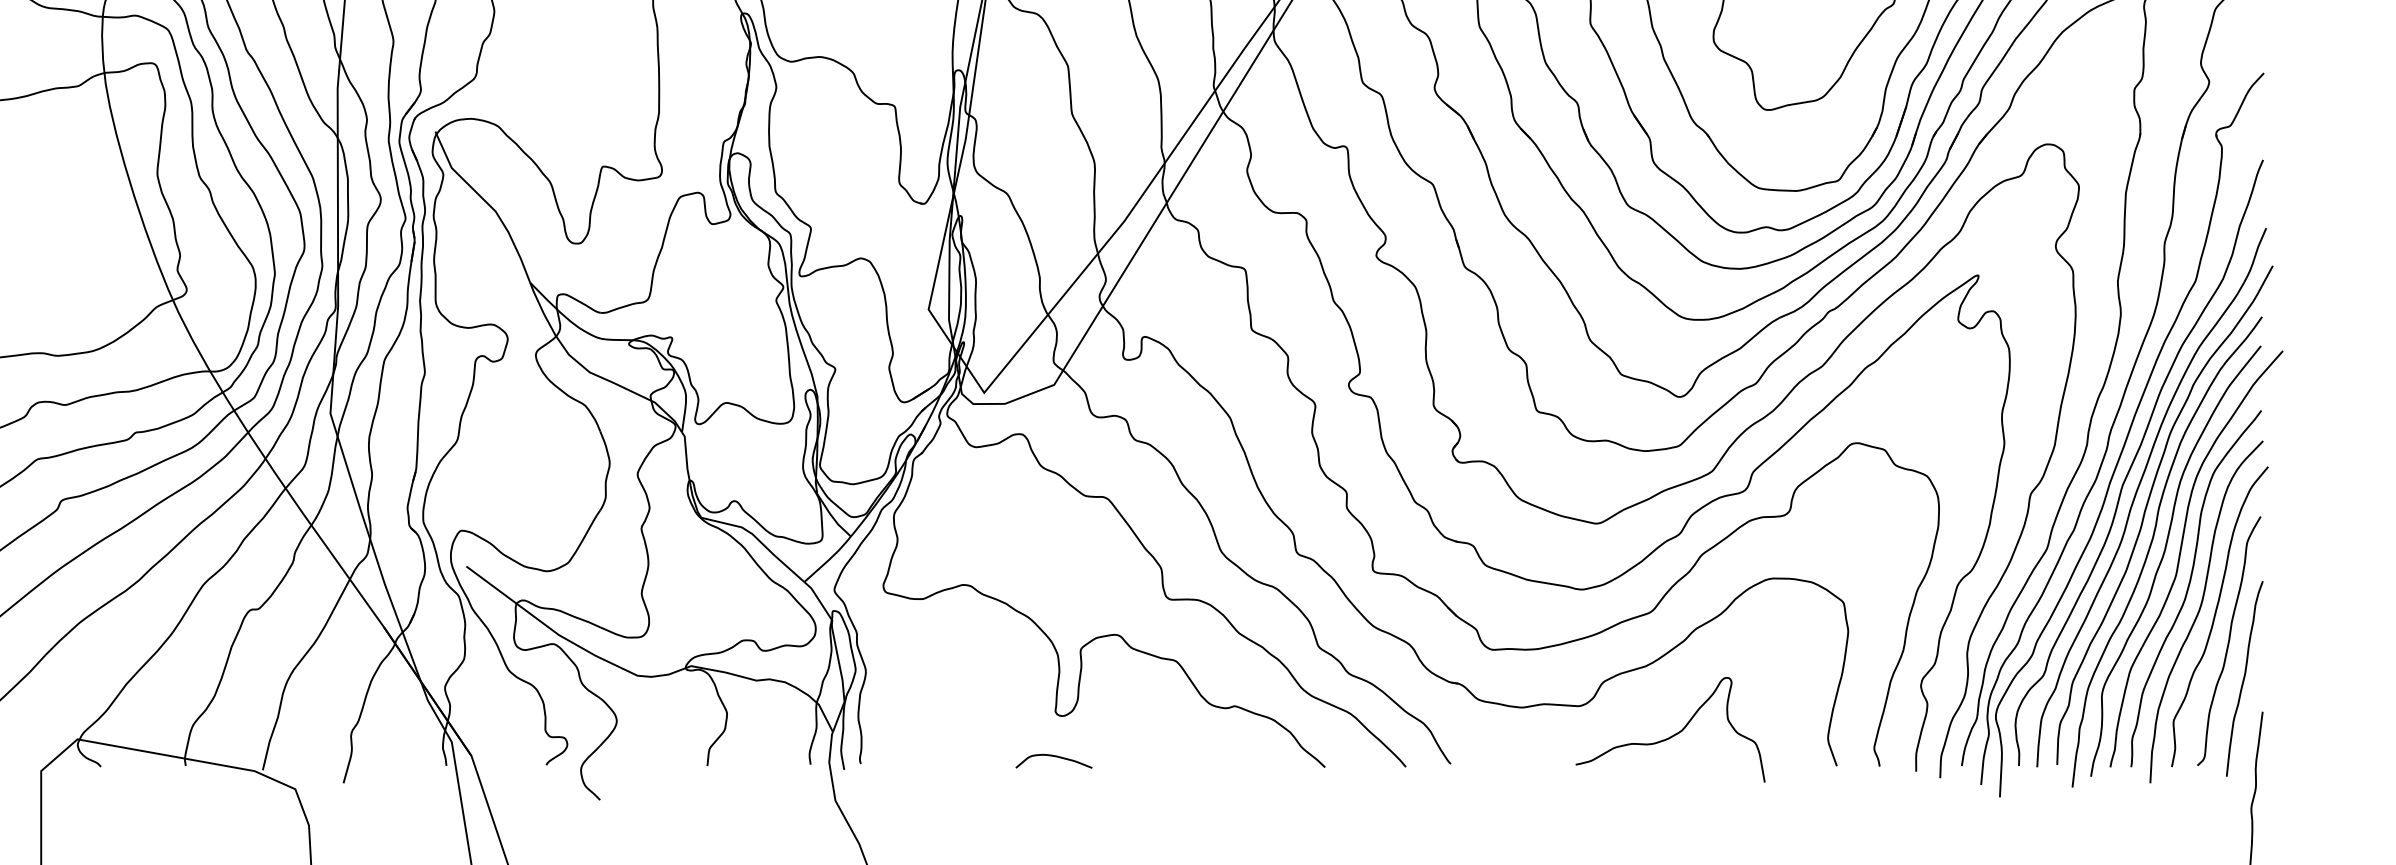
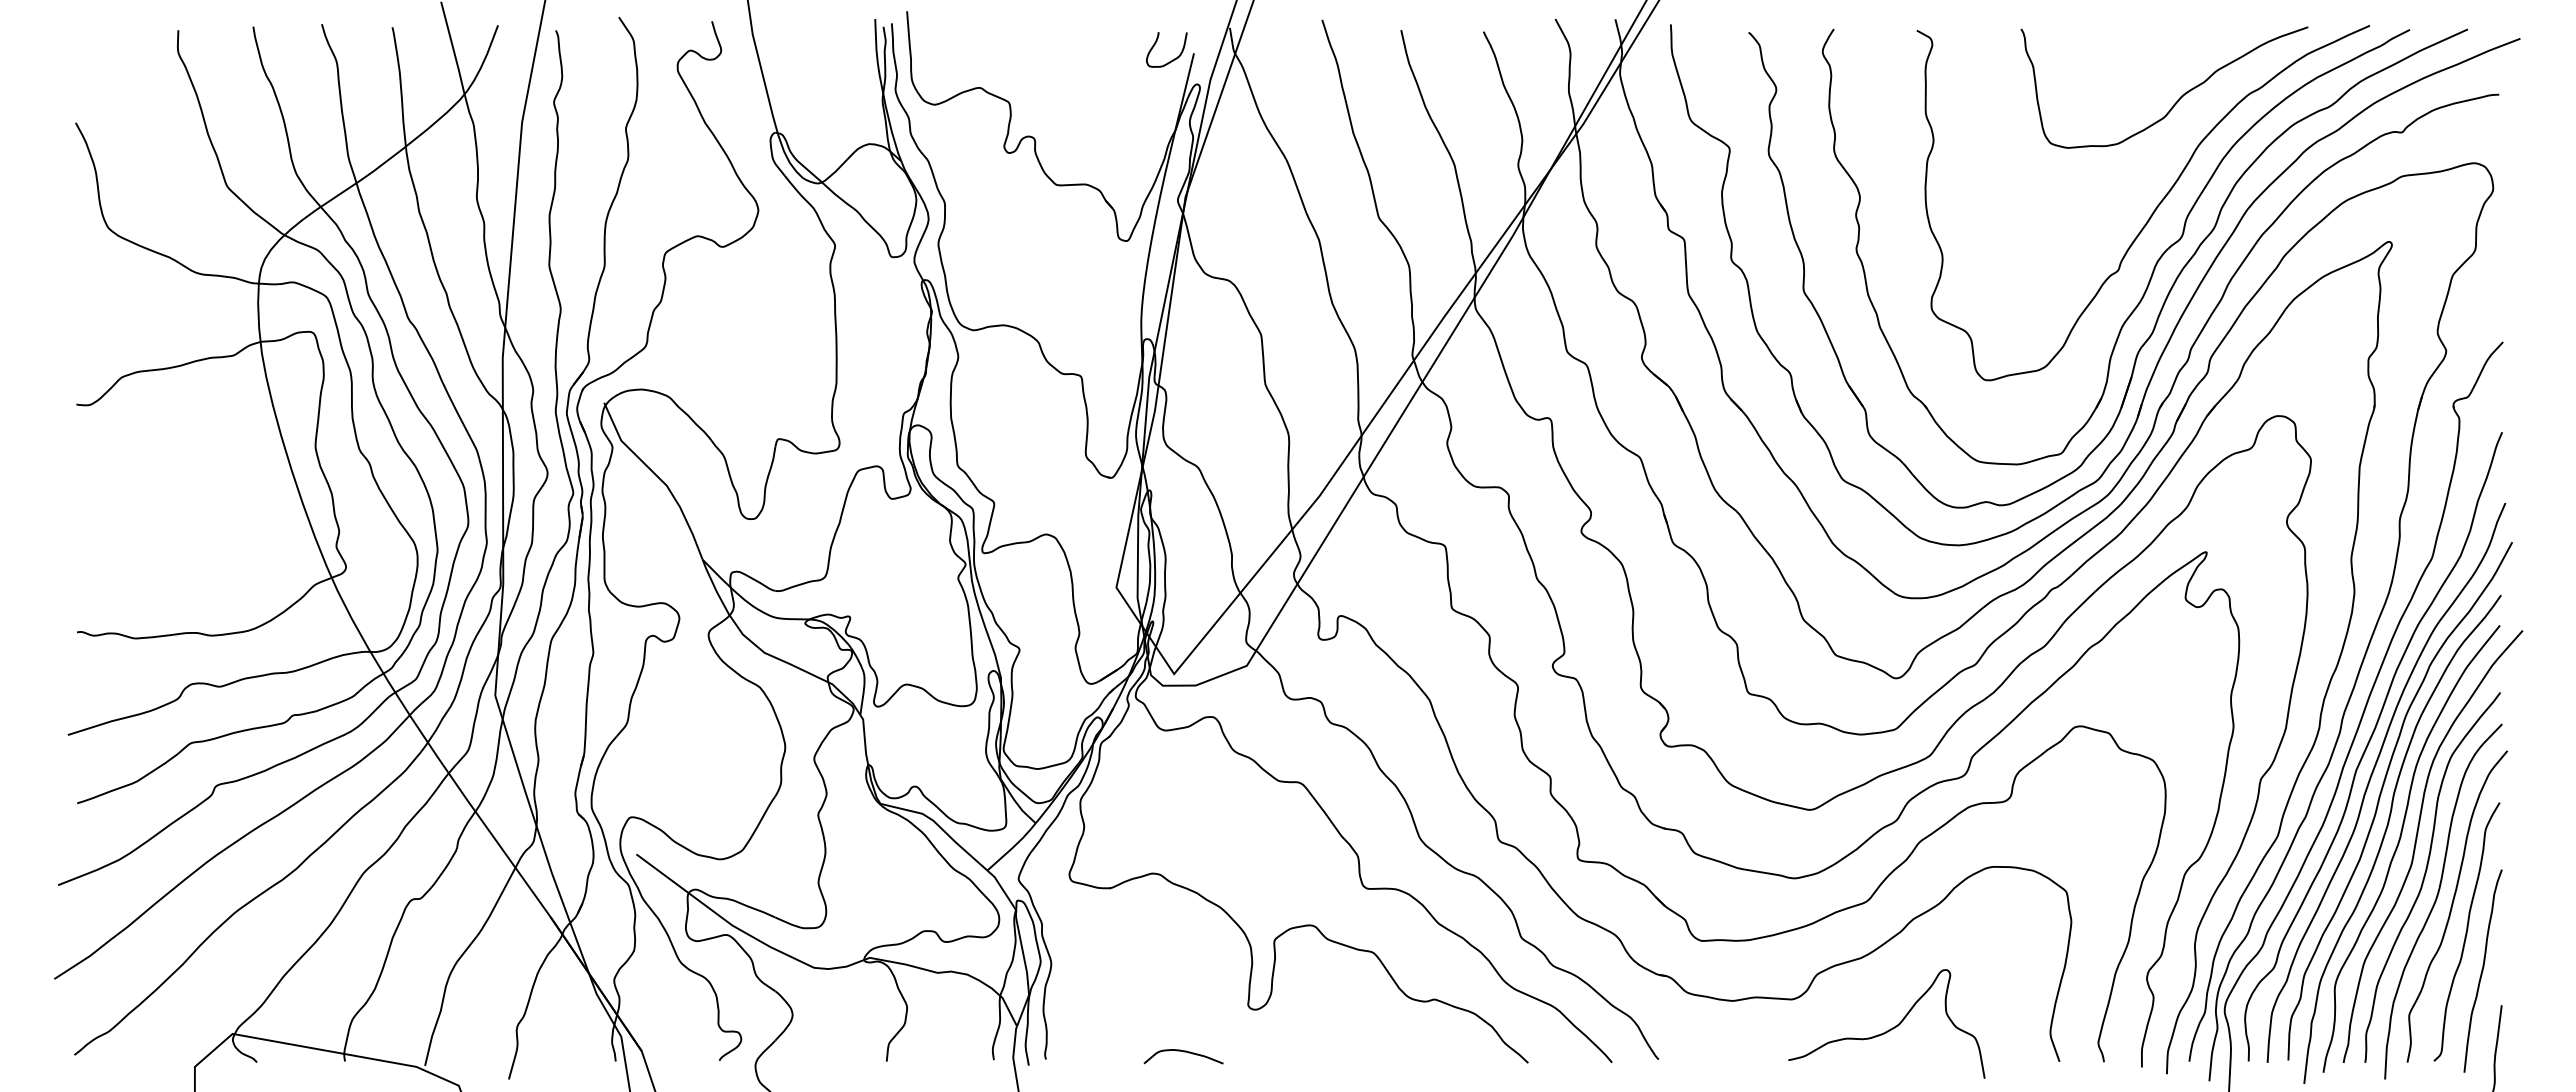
curve: (1053, 757) -> (1183, 1052), moved

